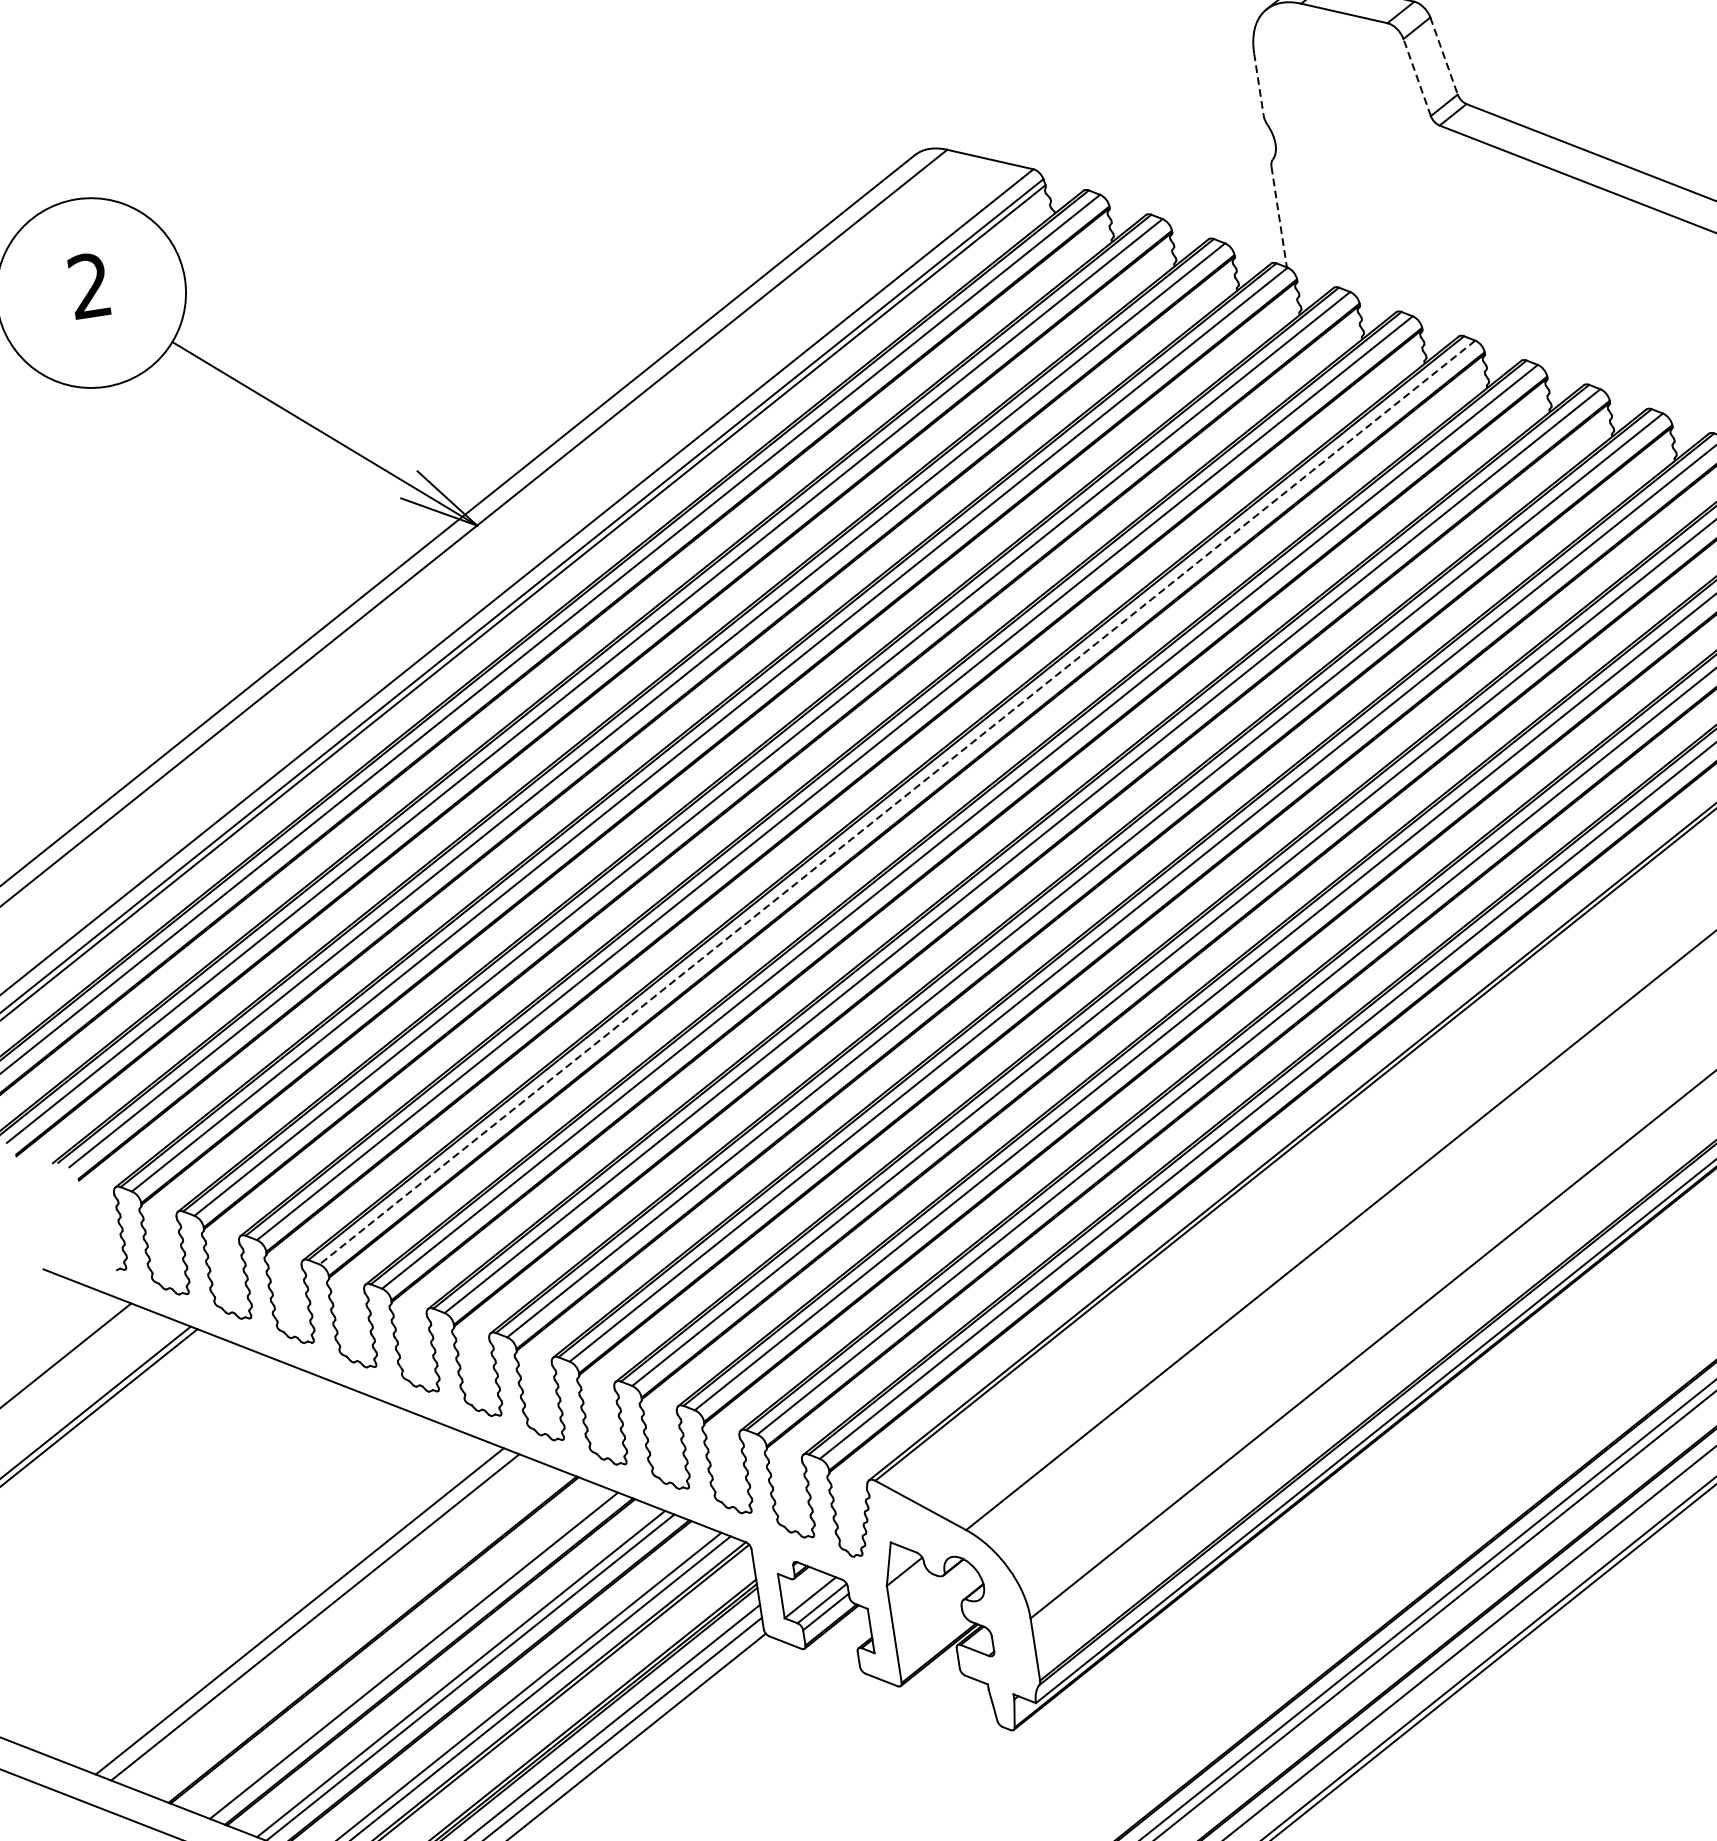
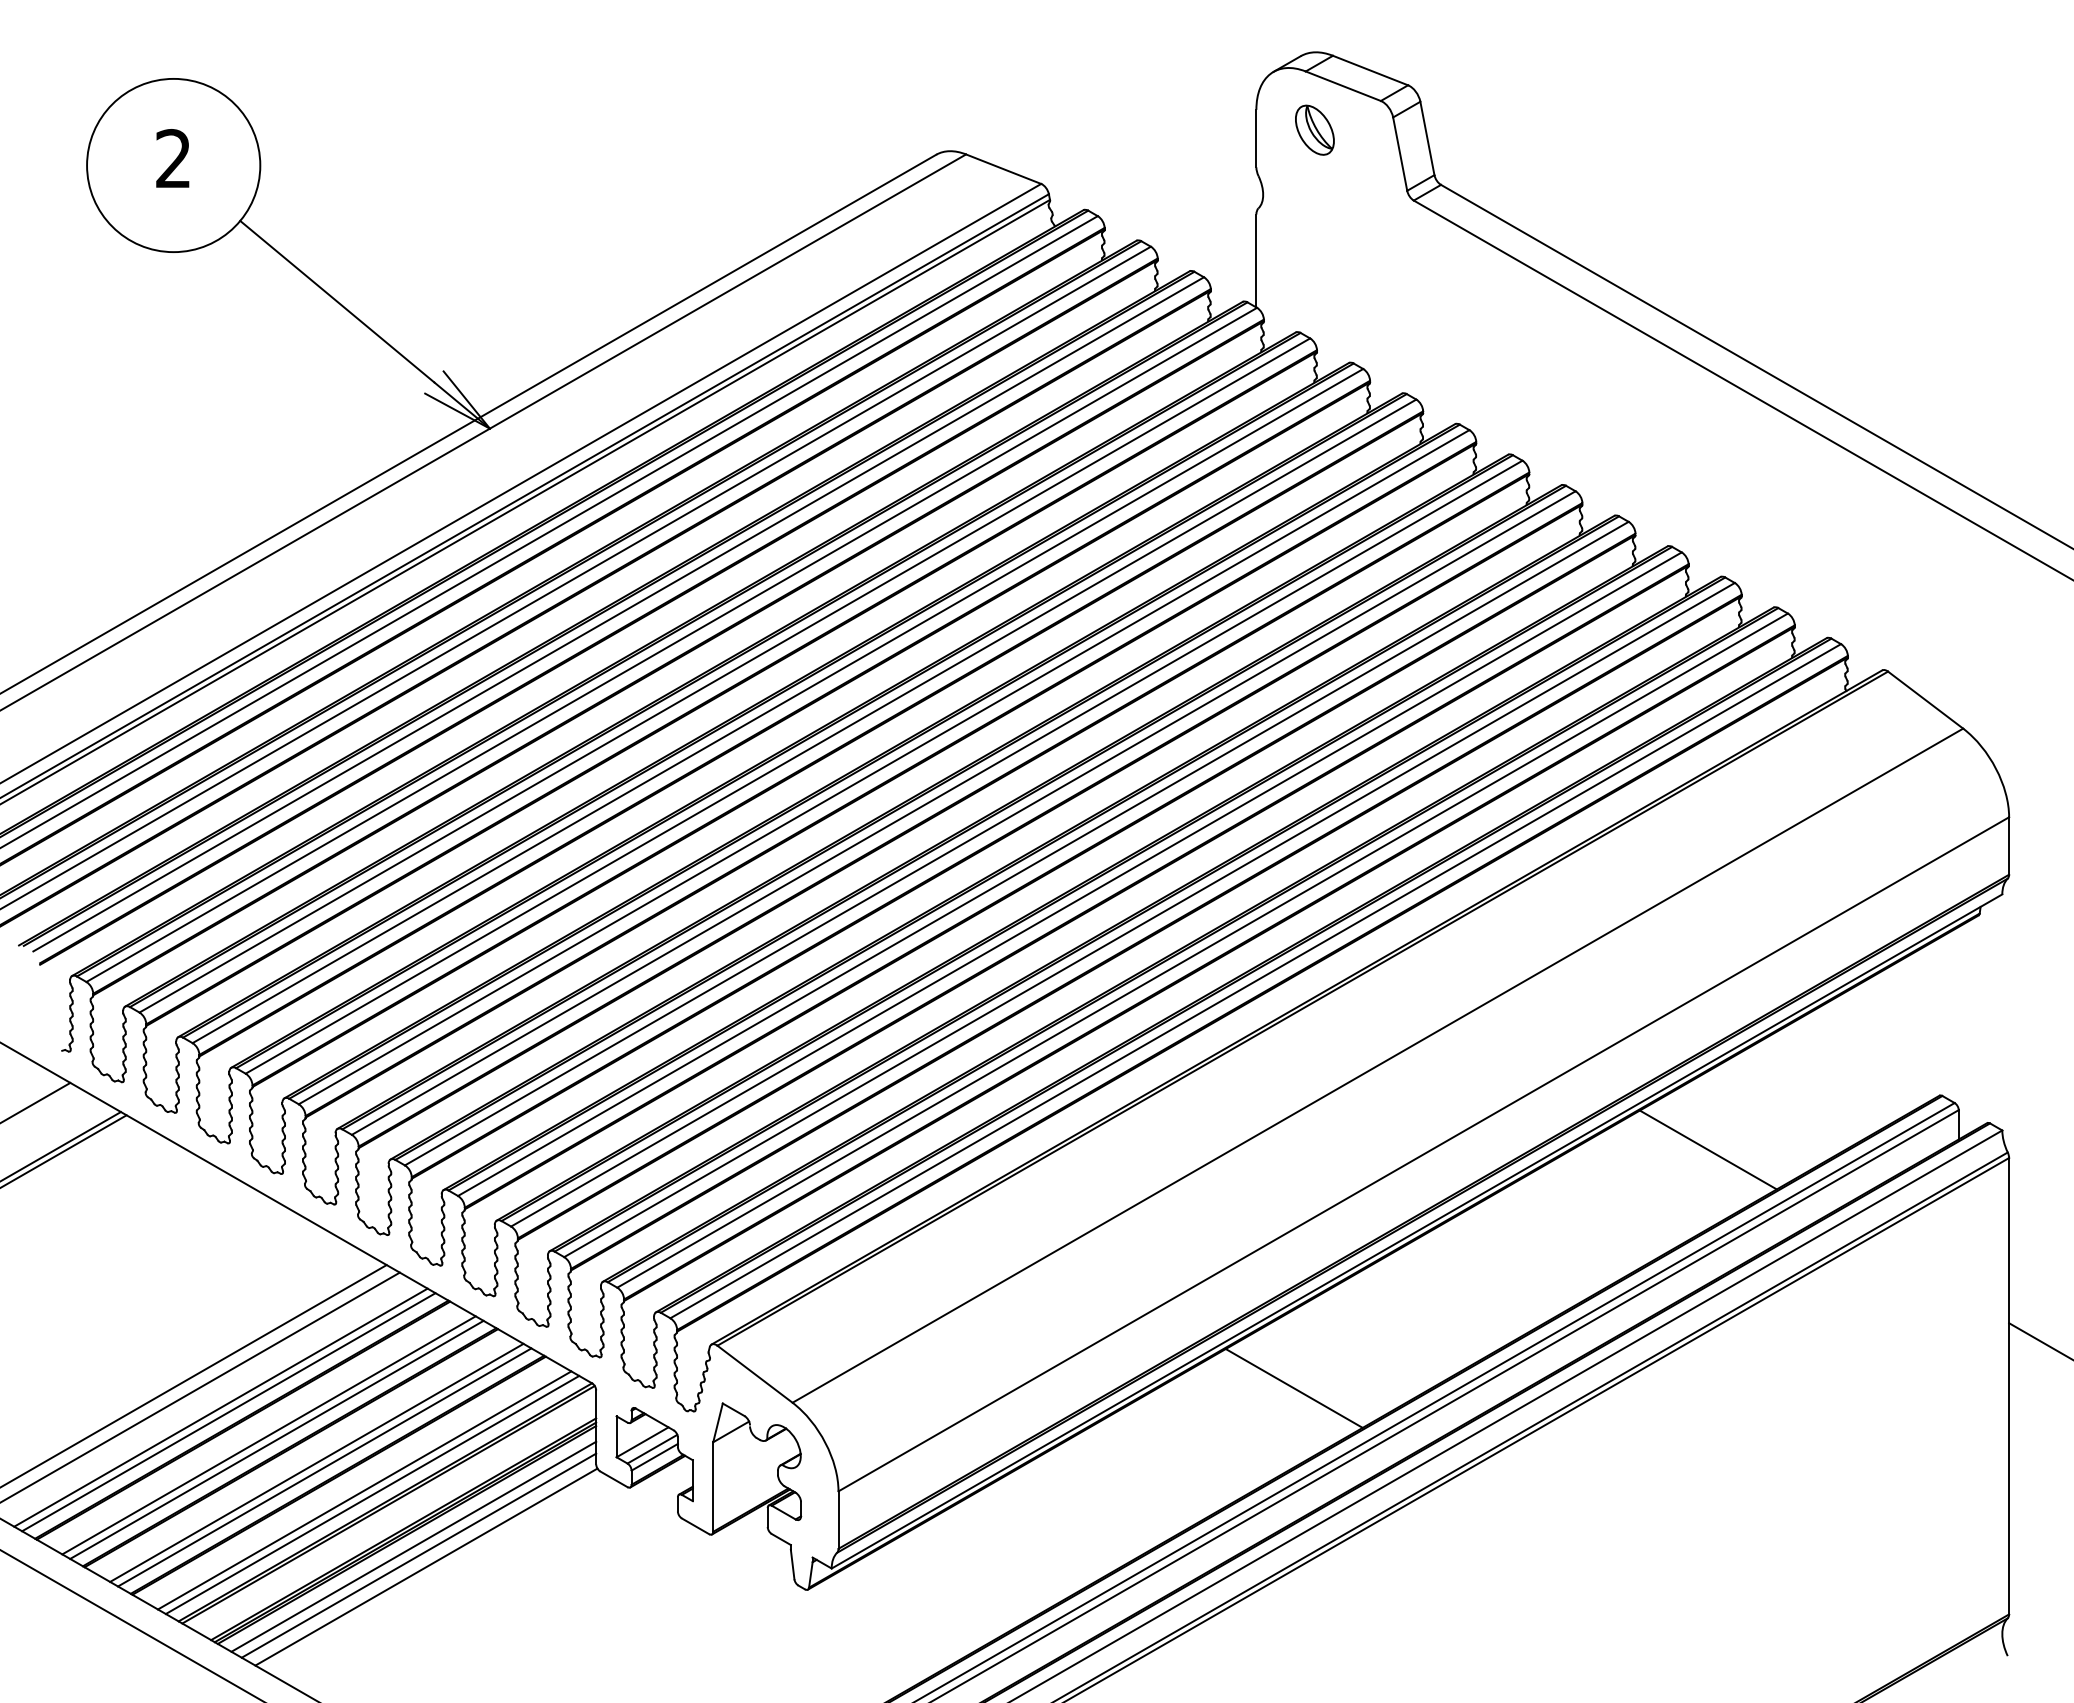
line: (1444, 56) -> (1427, 138), dashed -> solid
part: (1320, 65) -> (1314, 129), added
line: (1417, 76) -> (1400, 153), dashed -> solid
line: (1259, 84) -> (1256, 138), dashed -> solid
line: (1279, 217) -> (1256, 261), dashed -> solid
line: (896, 802) -> (830, 736), dashed -> solid
line: (1506, 1431) -> (1293, 1388), added
line: (347, 1630) -> (220, 1407), added
line: (357, 1634) -> (228, 1412), added
line: (404, 1652) -> (268, 1435), added

